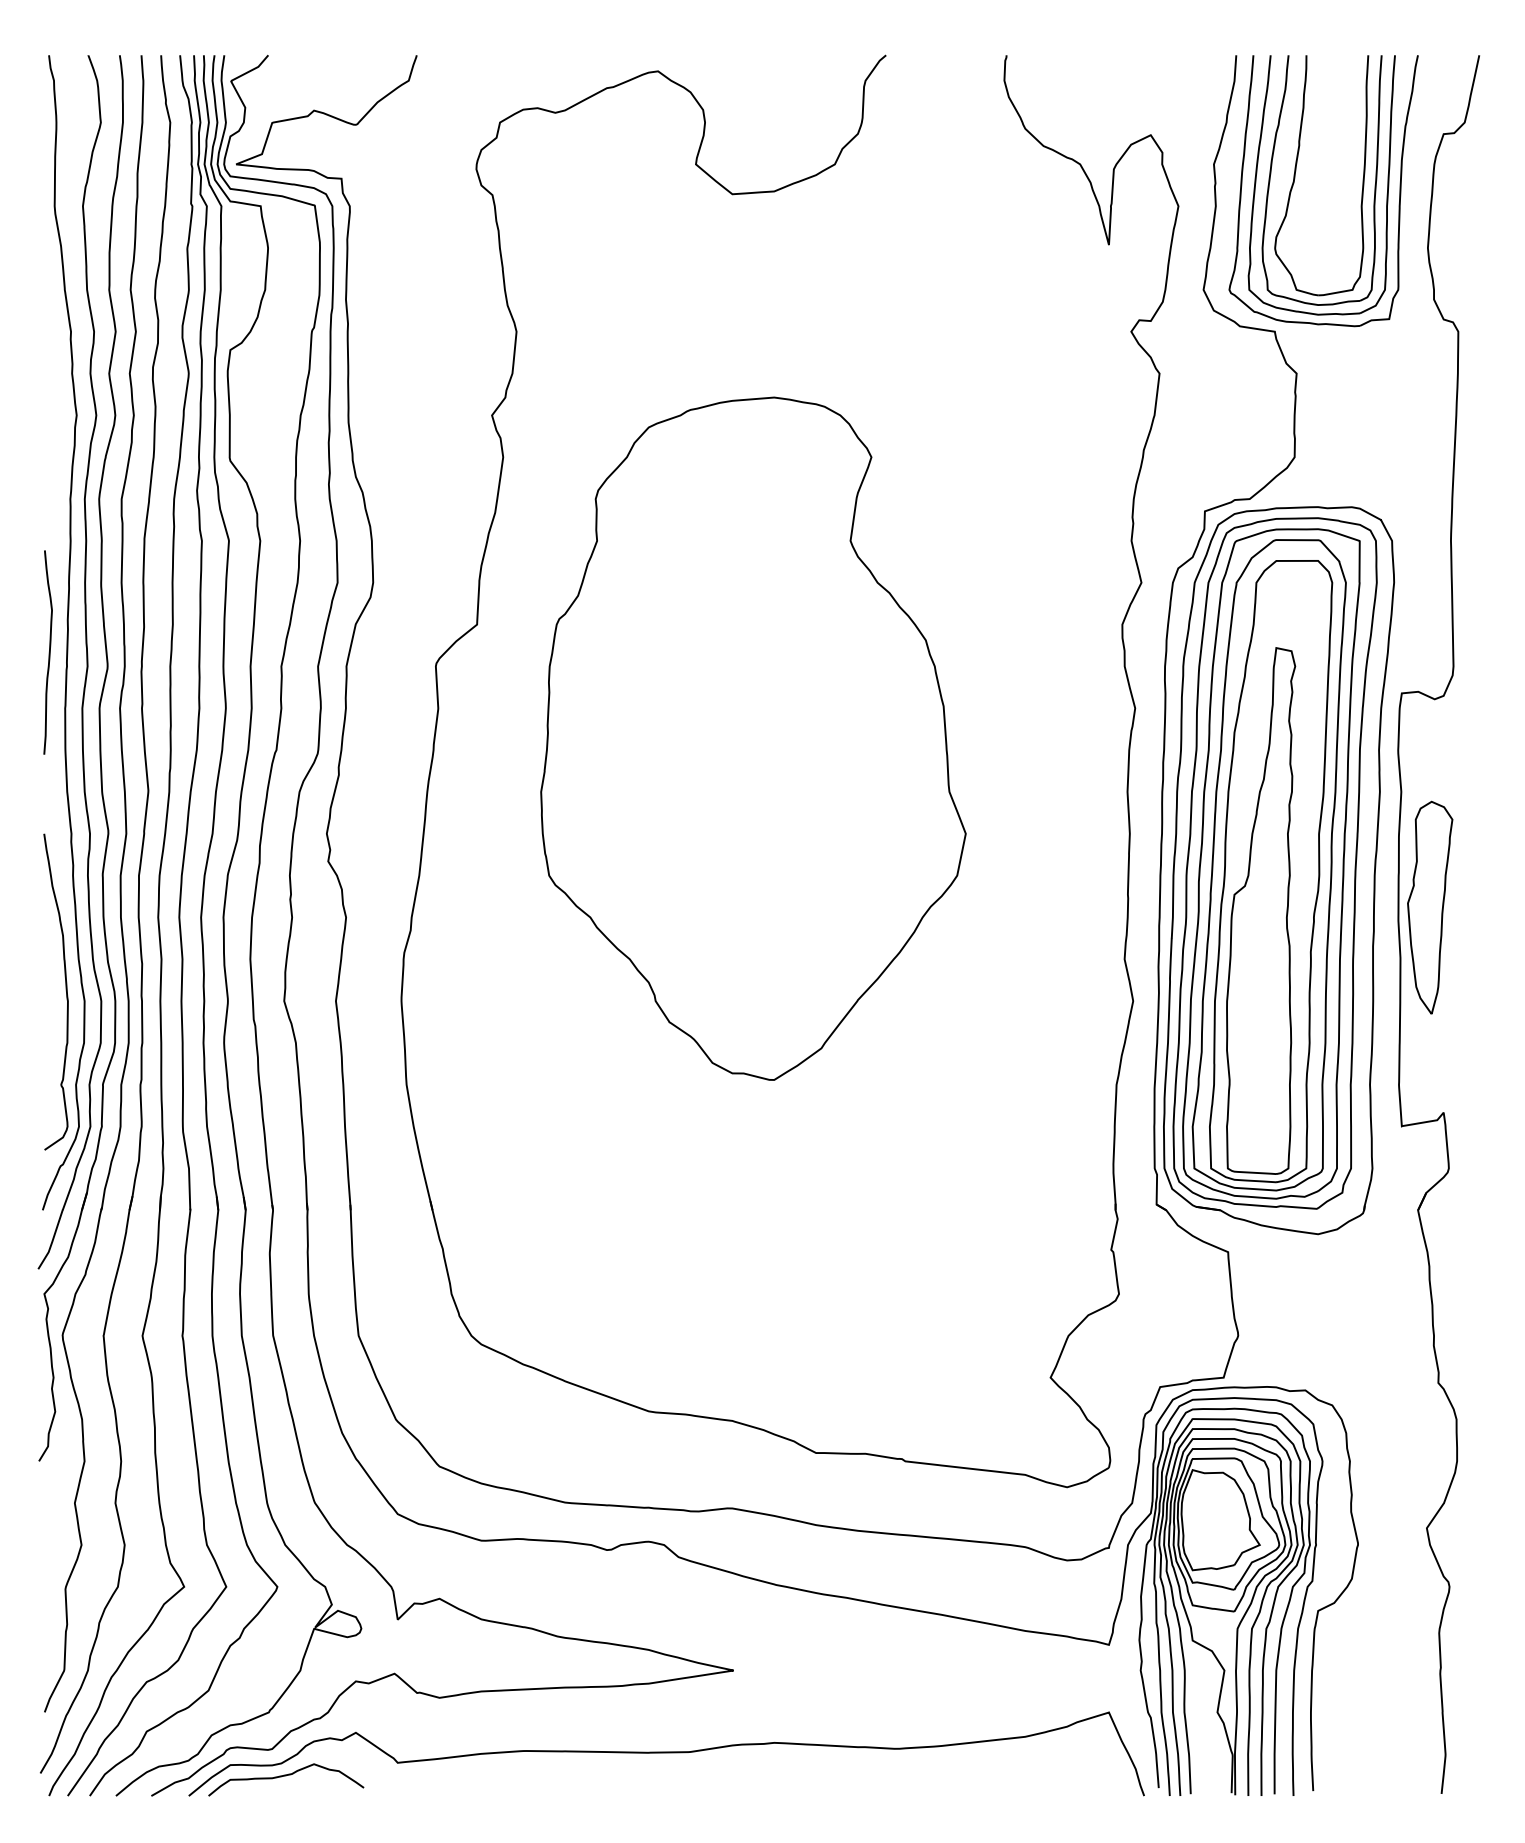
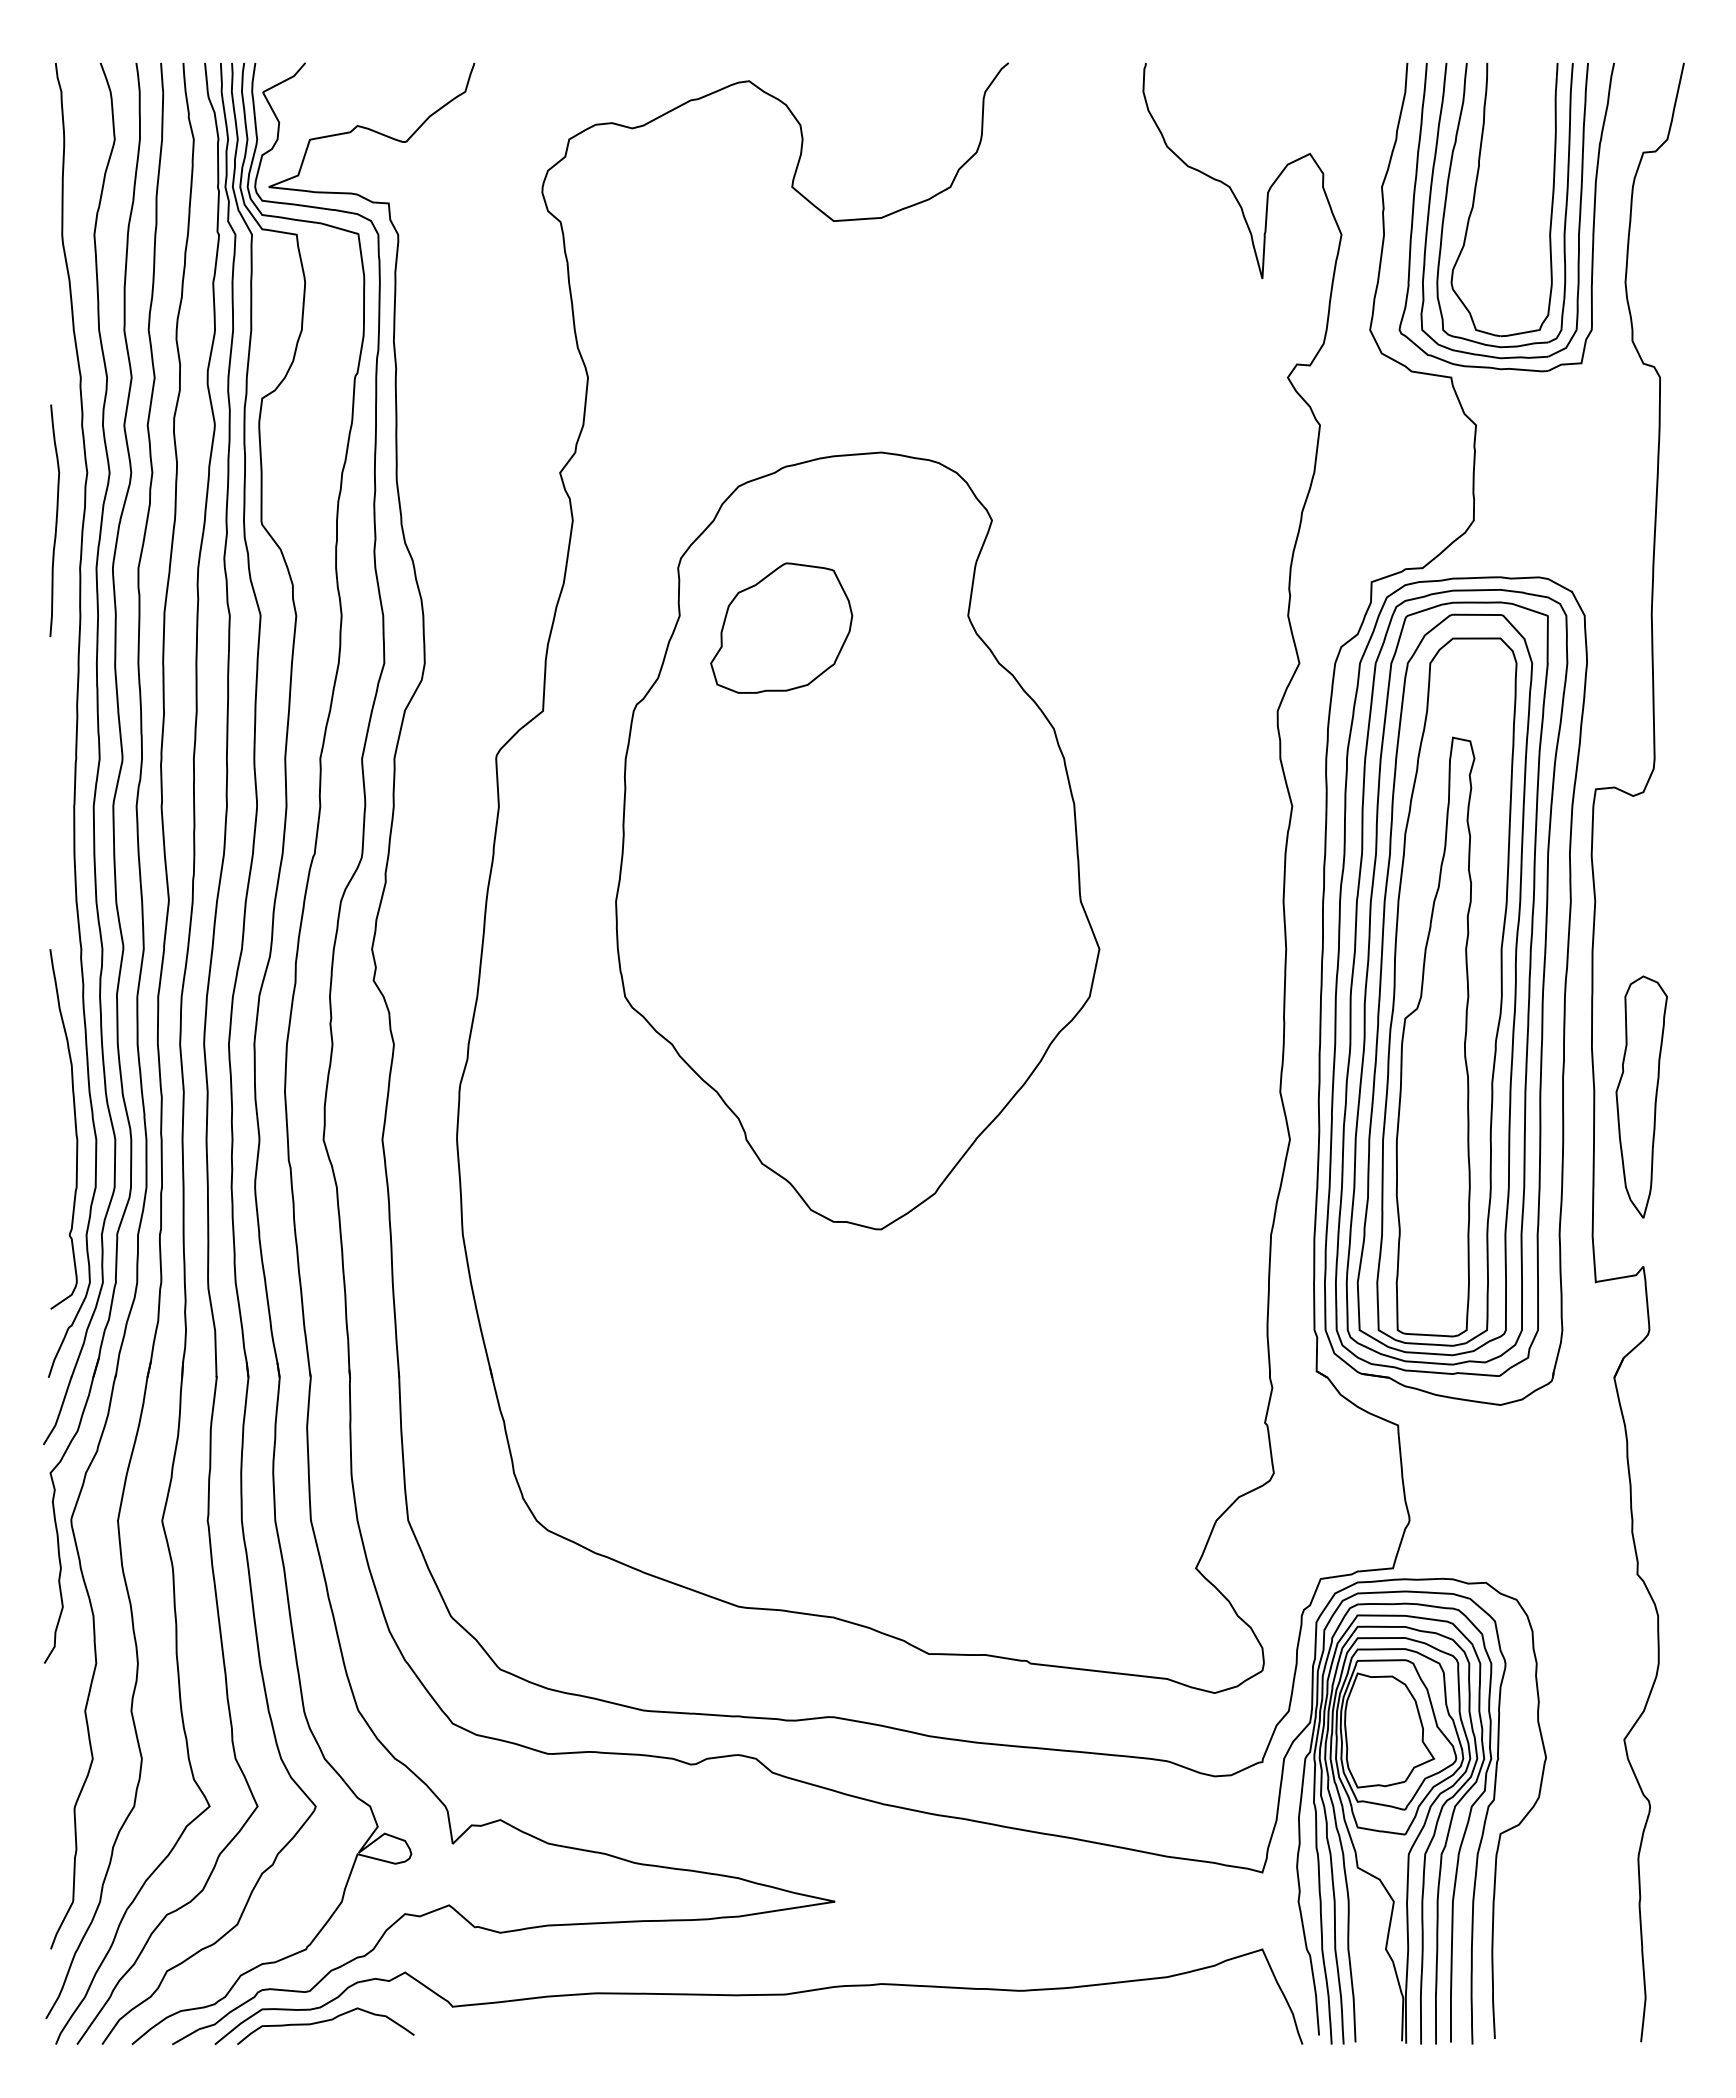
part: (686, 551) -> (781, 627), added
curve: (48, 652) -> (55, 520), moved
part: (1430, 907) -> (1642, 1096), moved

